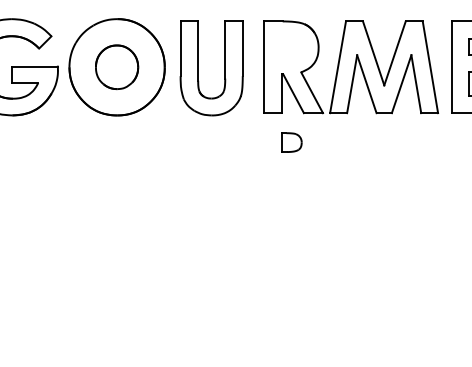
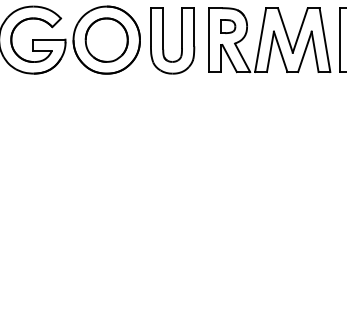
part: (116, 66) -> (106, 39), size x1.43
part: (291, 142) -> (228, 26), moved

